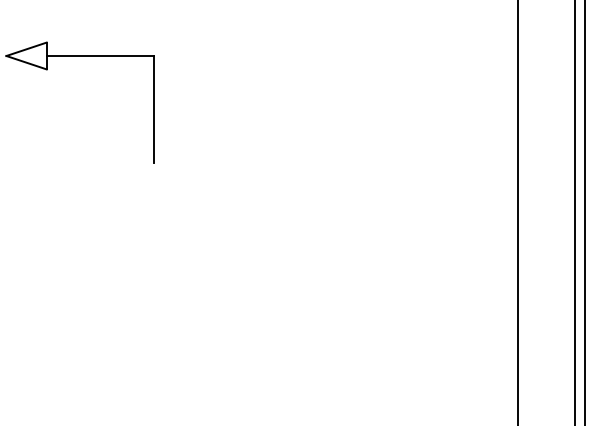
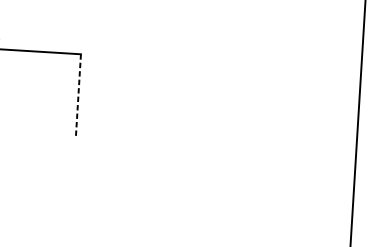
line: (154, 109) -> (78, 95), solid -> dashed

